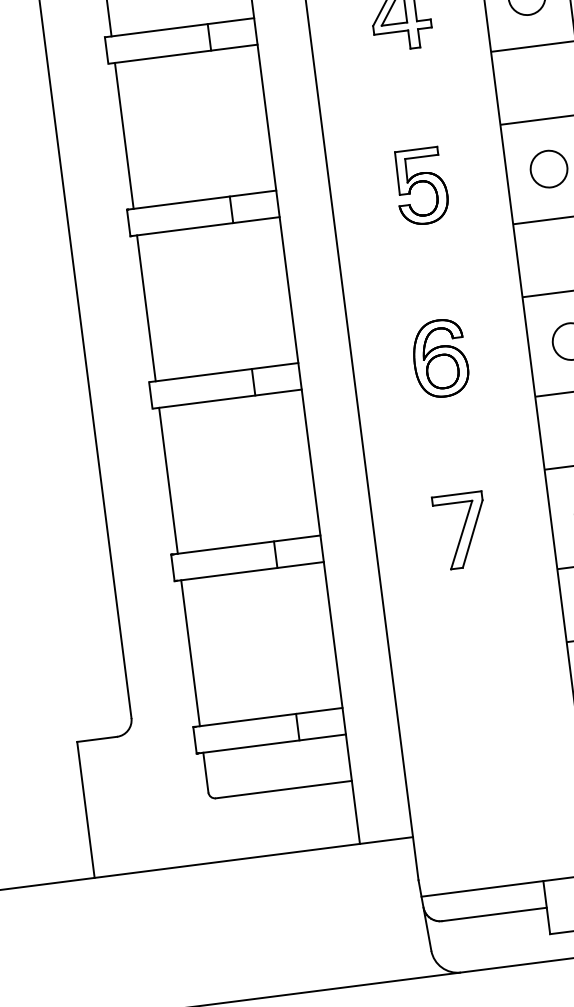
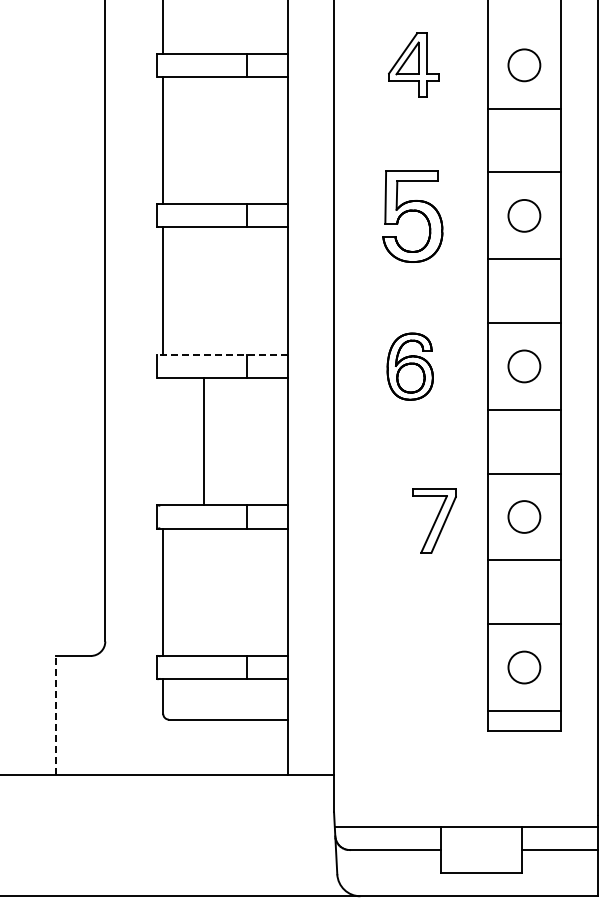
part: (422, 186) -> (413, 216), size x1.4
line: (224, 372) -> (223, 354), solid -> dashed
line: (168, 480) -> (204, 441), moved
part: (461, 530) -> (434, 520), moved
line: (86, 808) -> (56, 714), solid -> dashed

